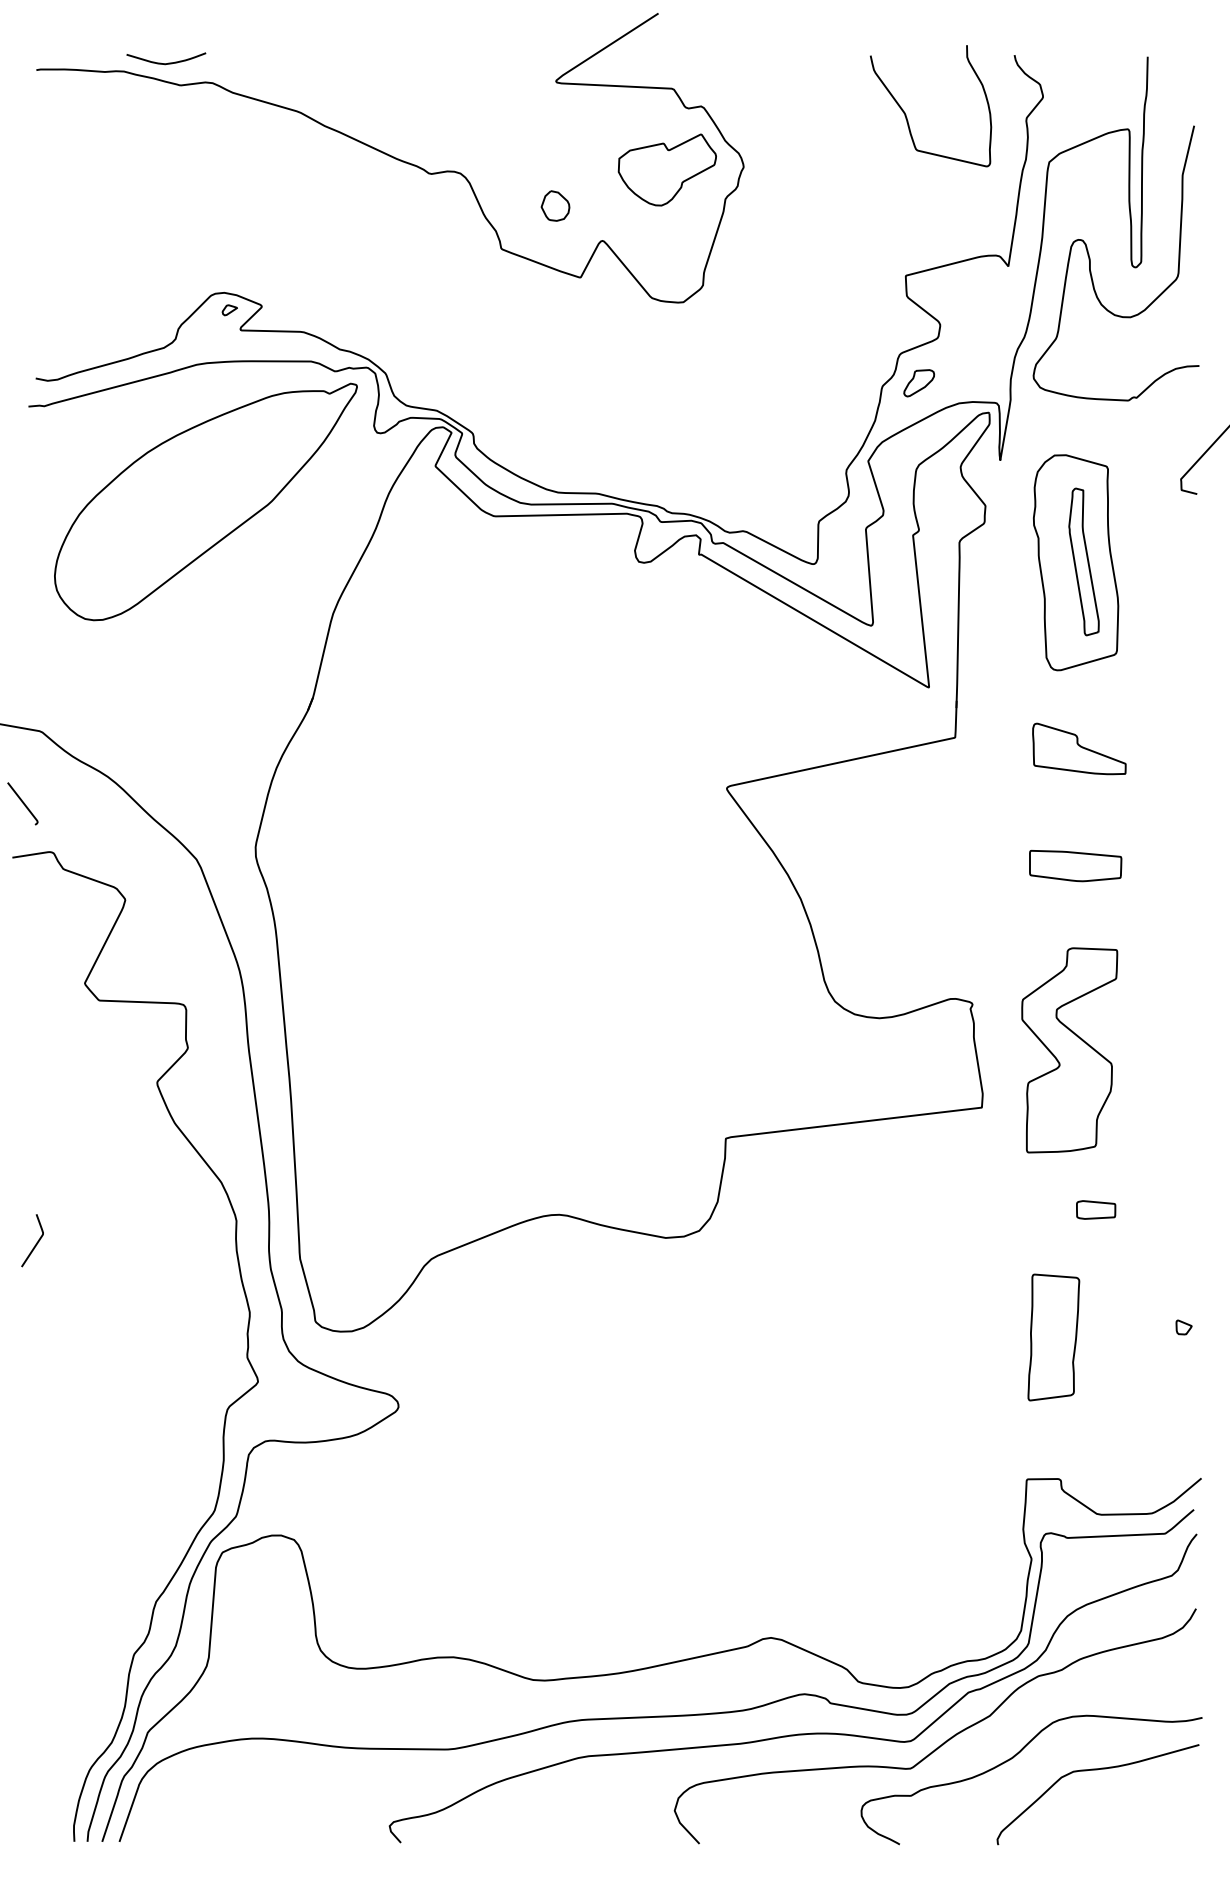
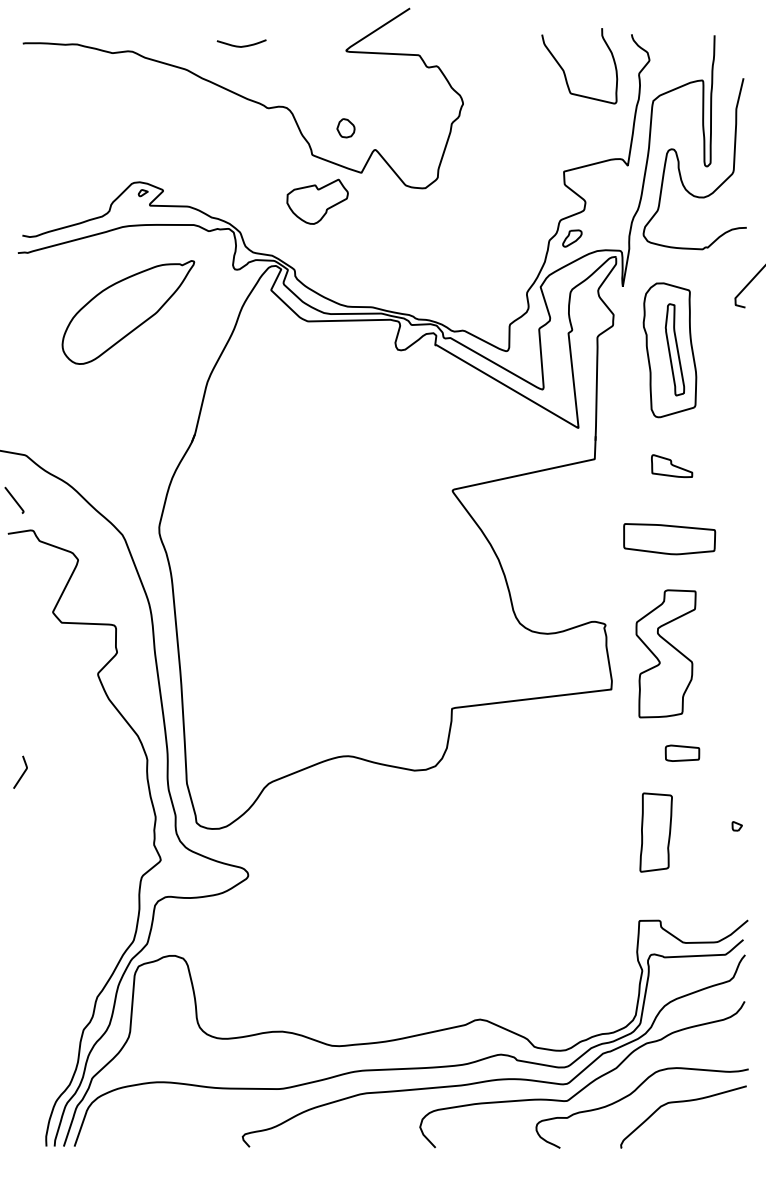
curve: (167, 61) -> (242, 45), moved
part: (667, 169) -> (317, 201), moved
part: (206, 502) -> (128, 312), size x0.7
part: (1078, 747) -> (671, 465), size x0.7
part: (1075, 865) -> (669, 538), size x1.6
part: (1096, 1208) -> (682, 752), size x1.4

